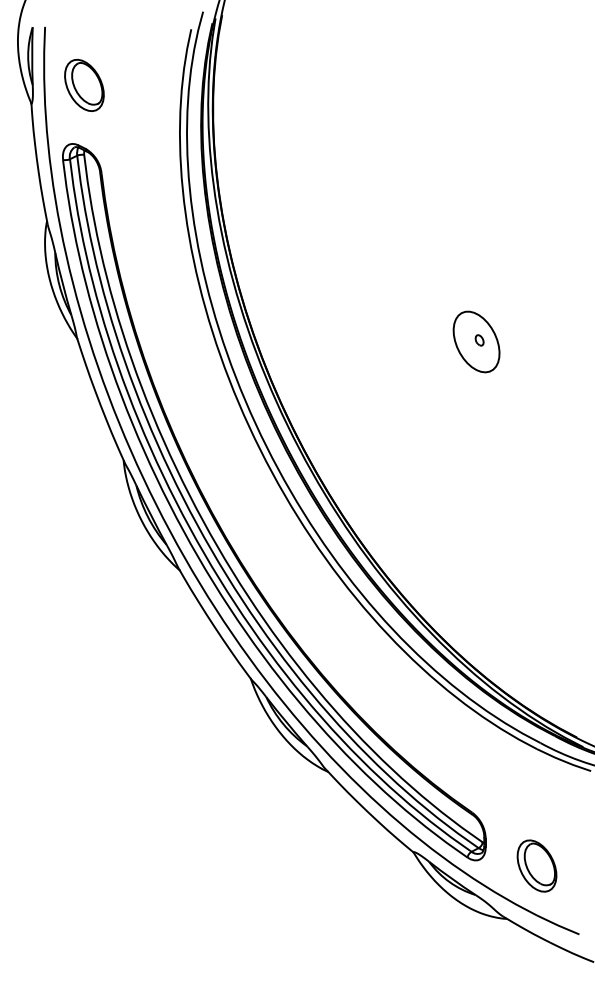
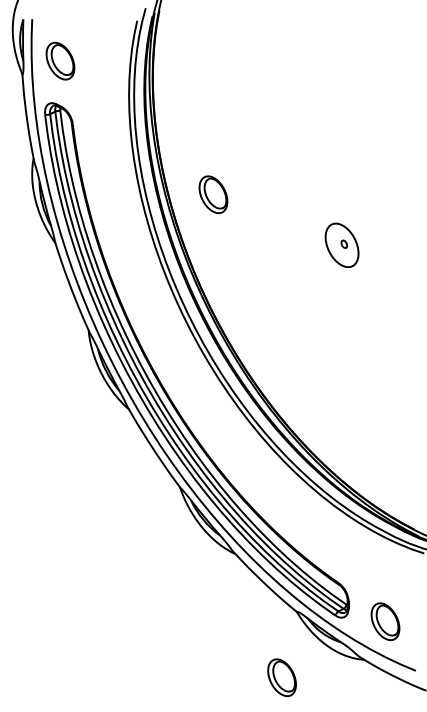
part: (297, 270) -> (213, 194), added
part: (392, 943) -> (281, 677), added

